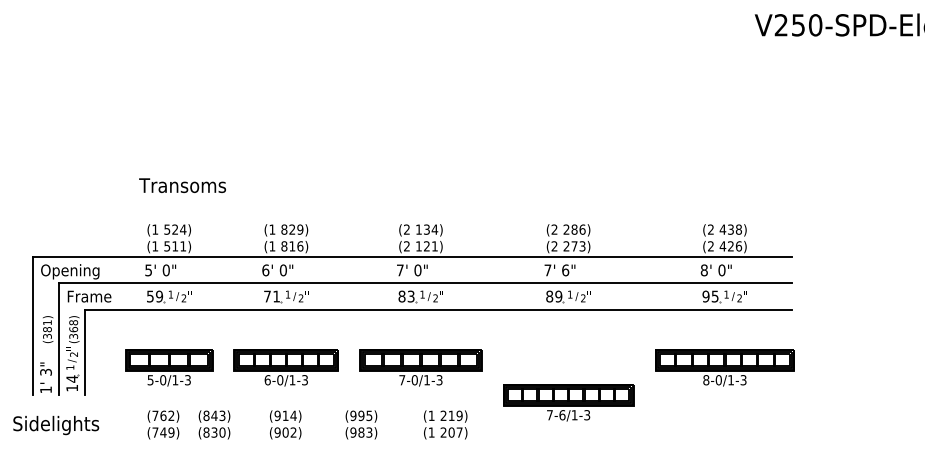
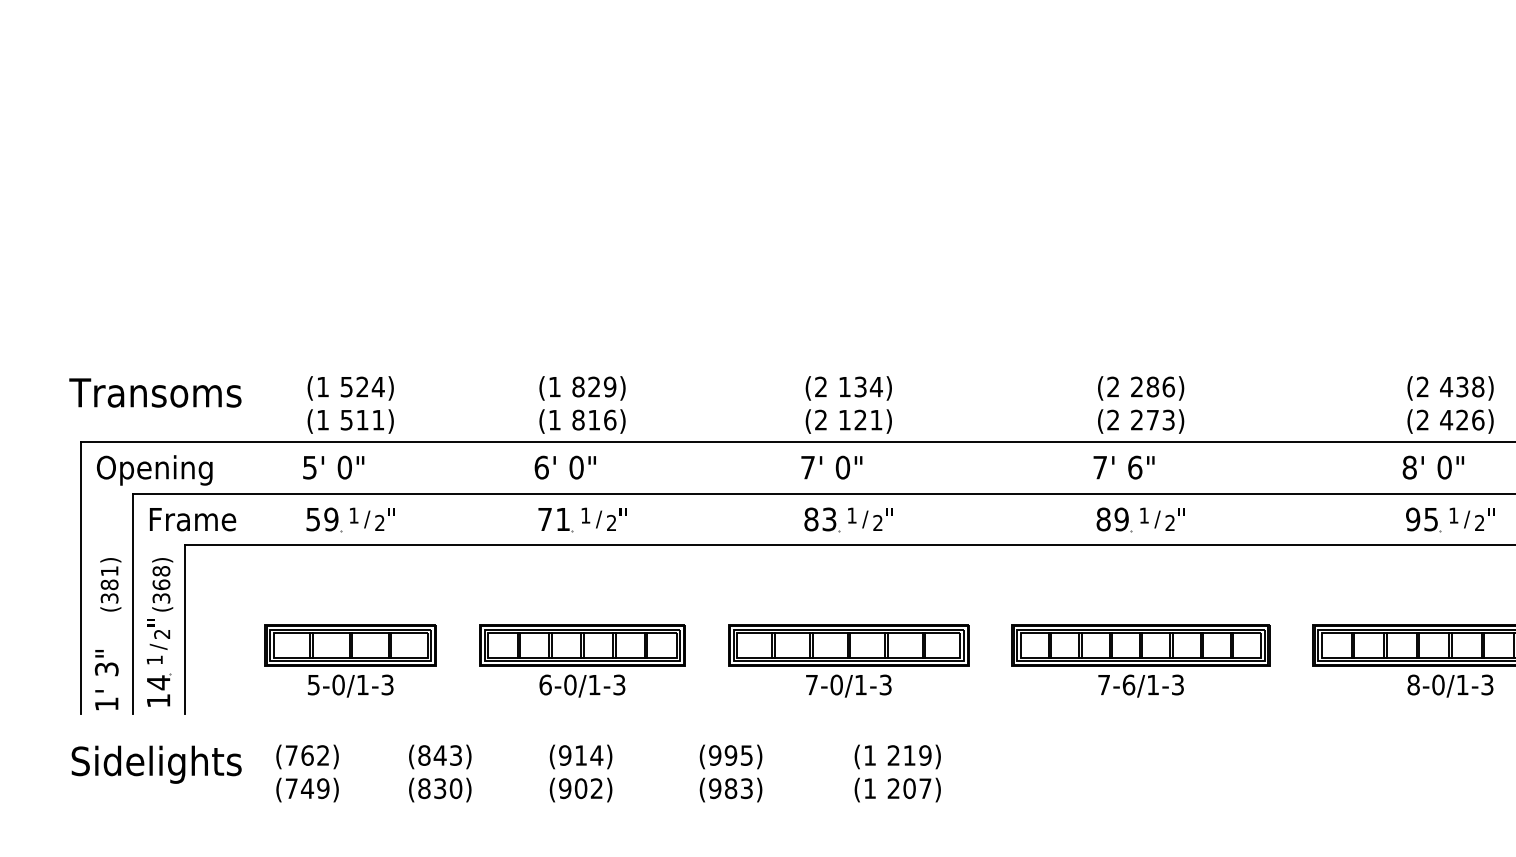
text: (182, 185) -> (155, 392), moved
part: (568, 402) -> (1140, 659), moved
text: (163, 424) -> (307, 772), moved
text: (56, 425) -> (157, 764), moved

